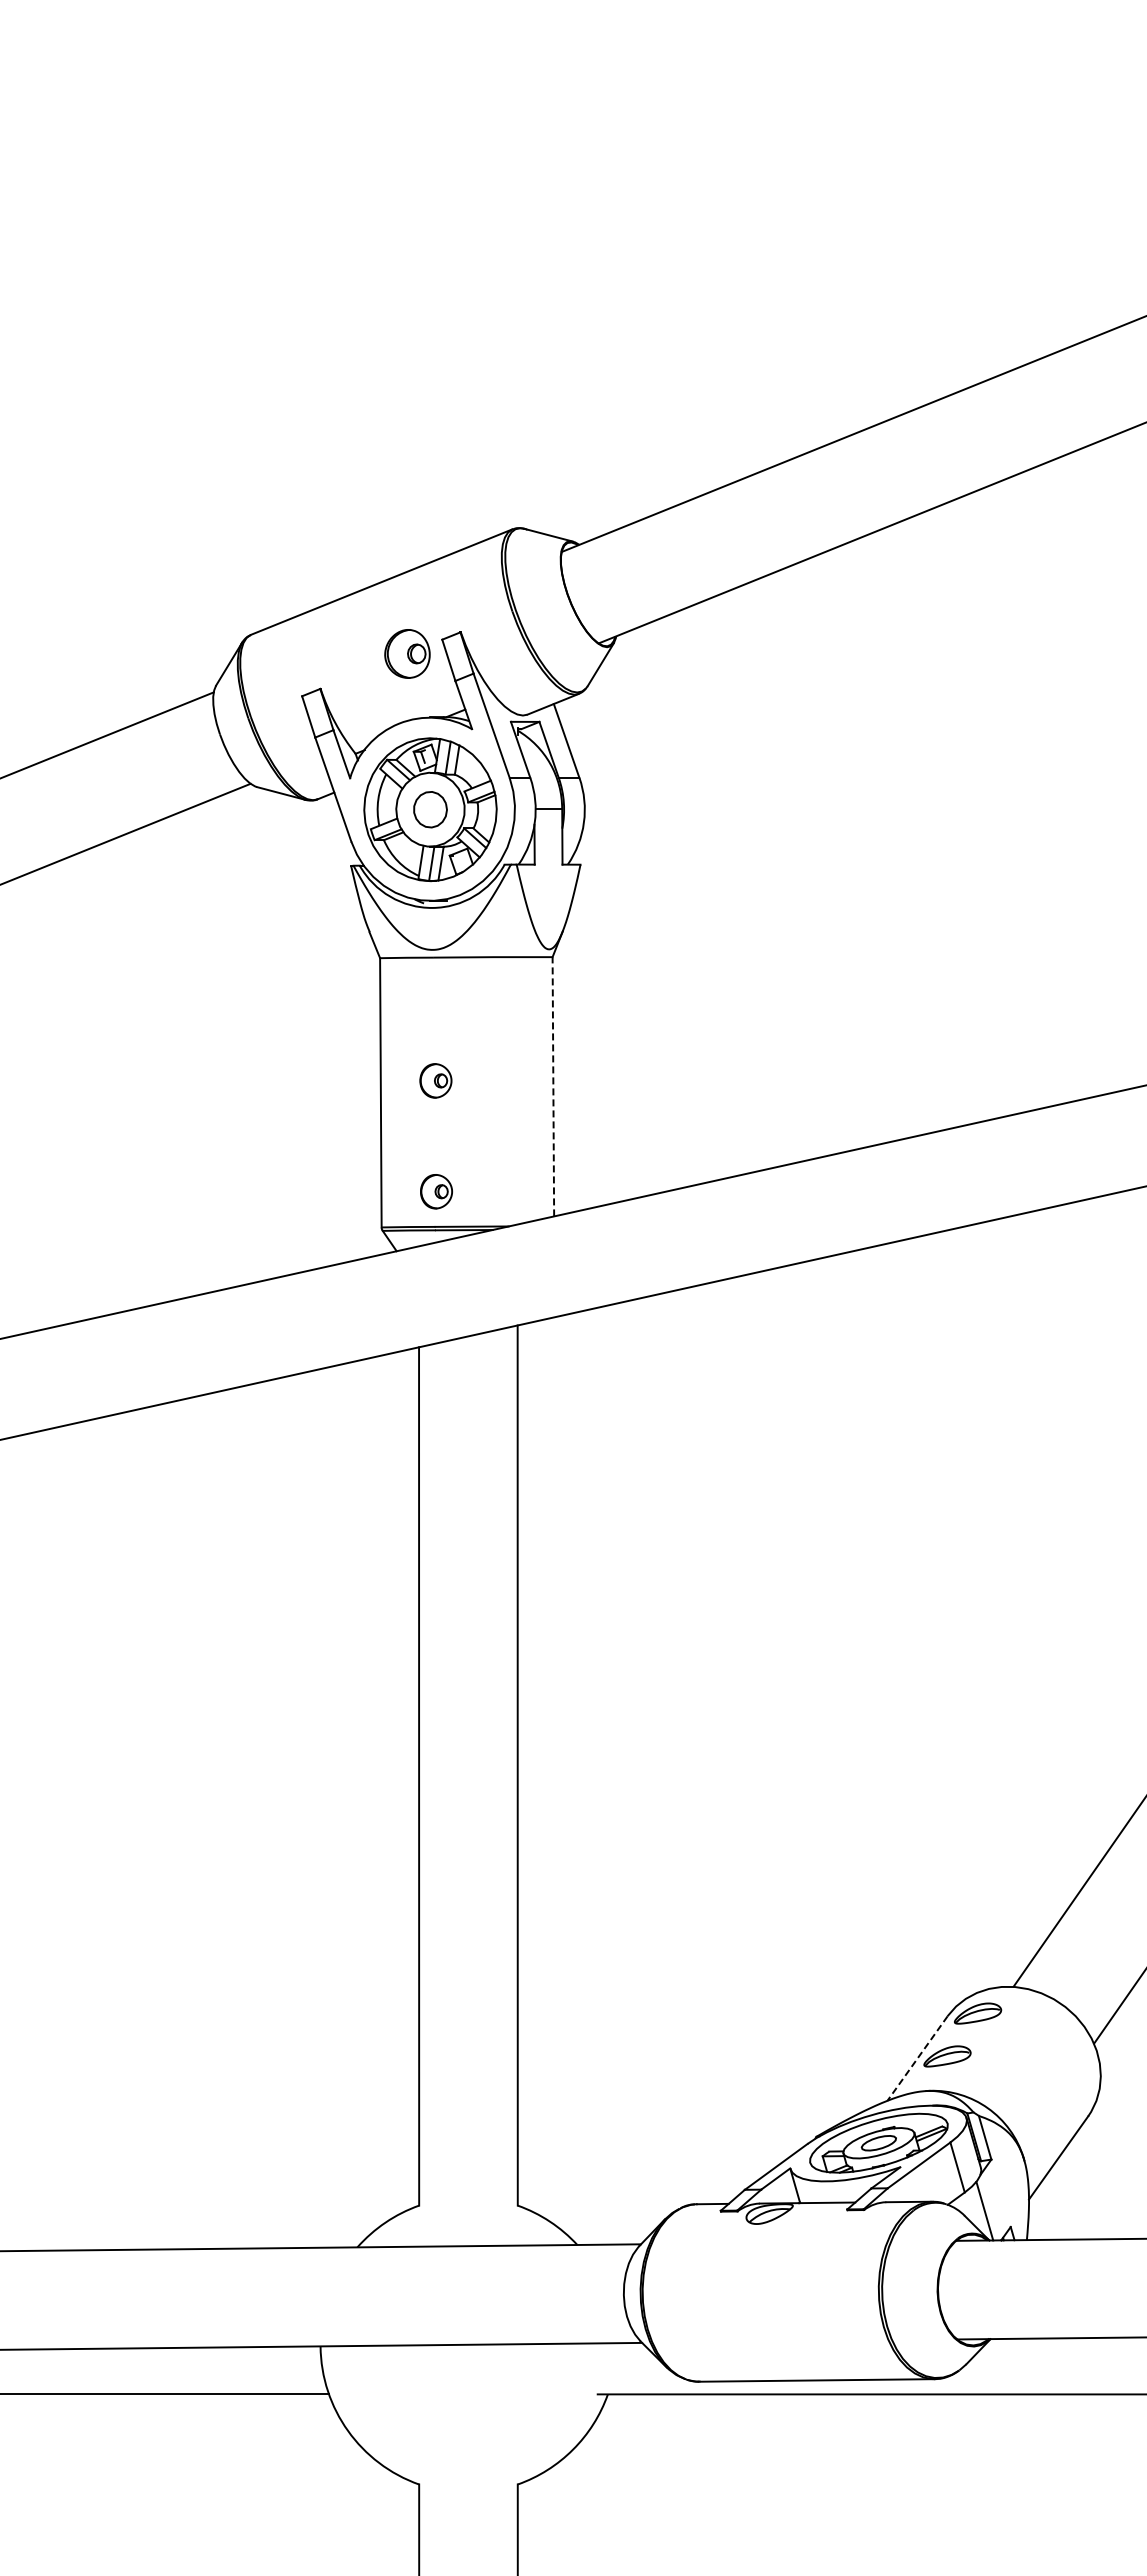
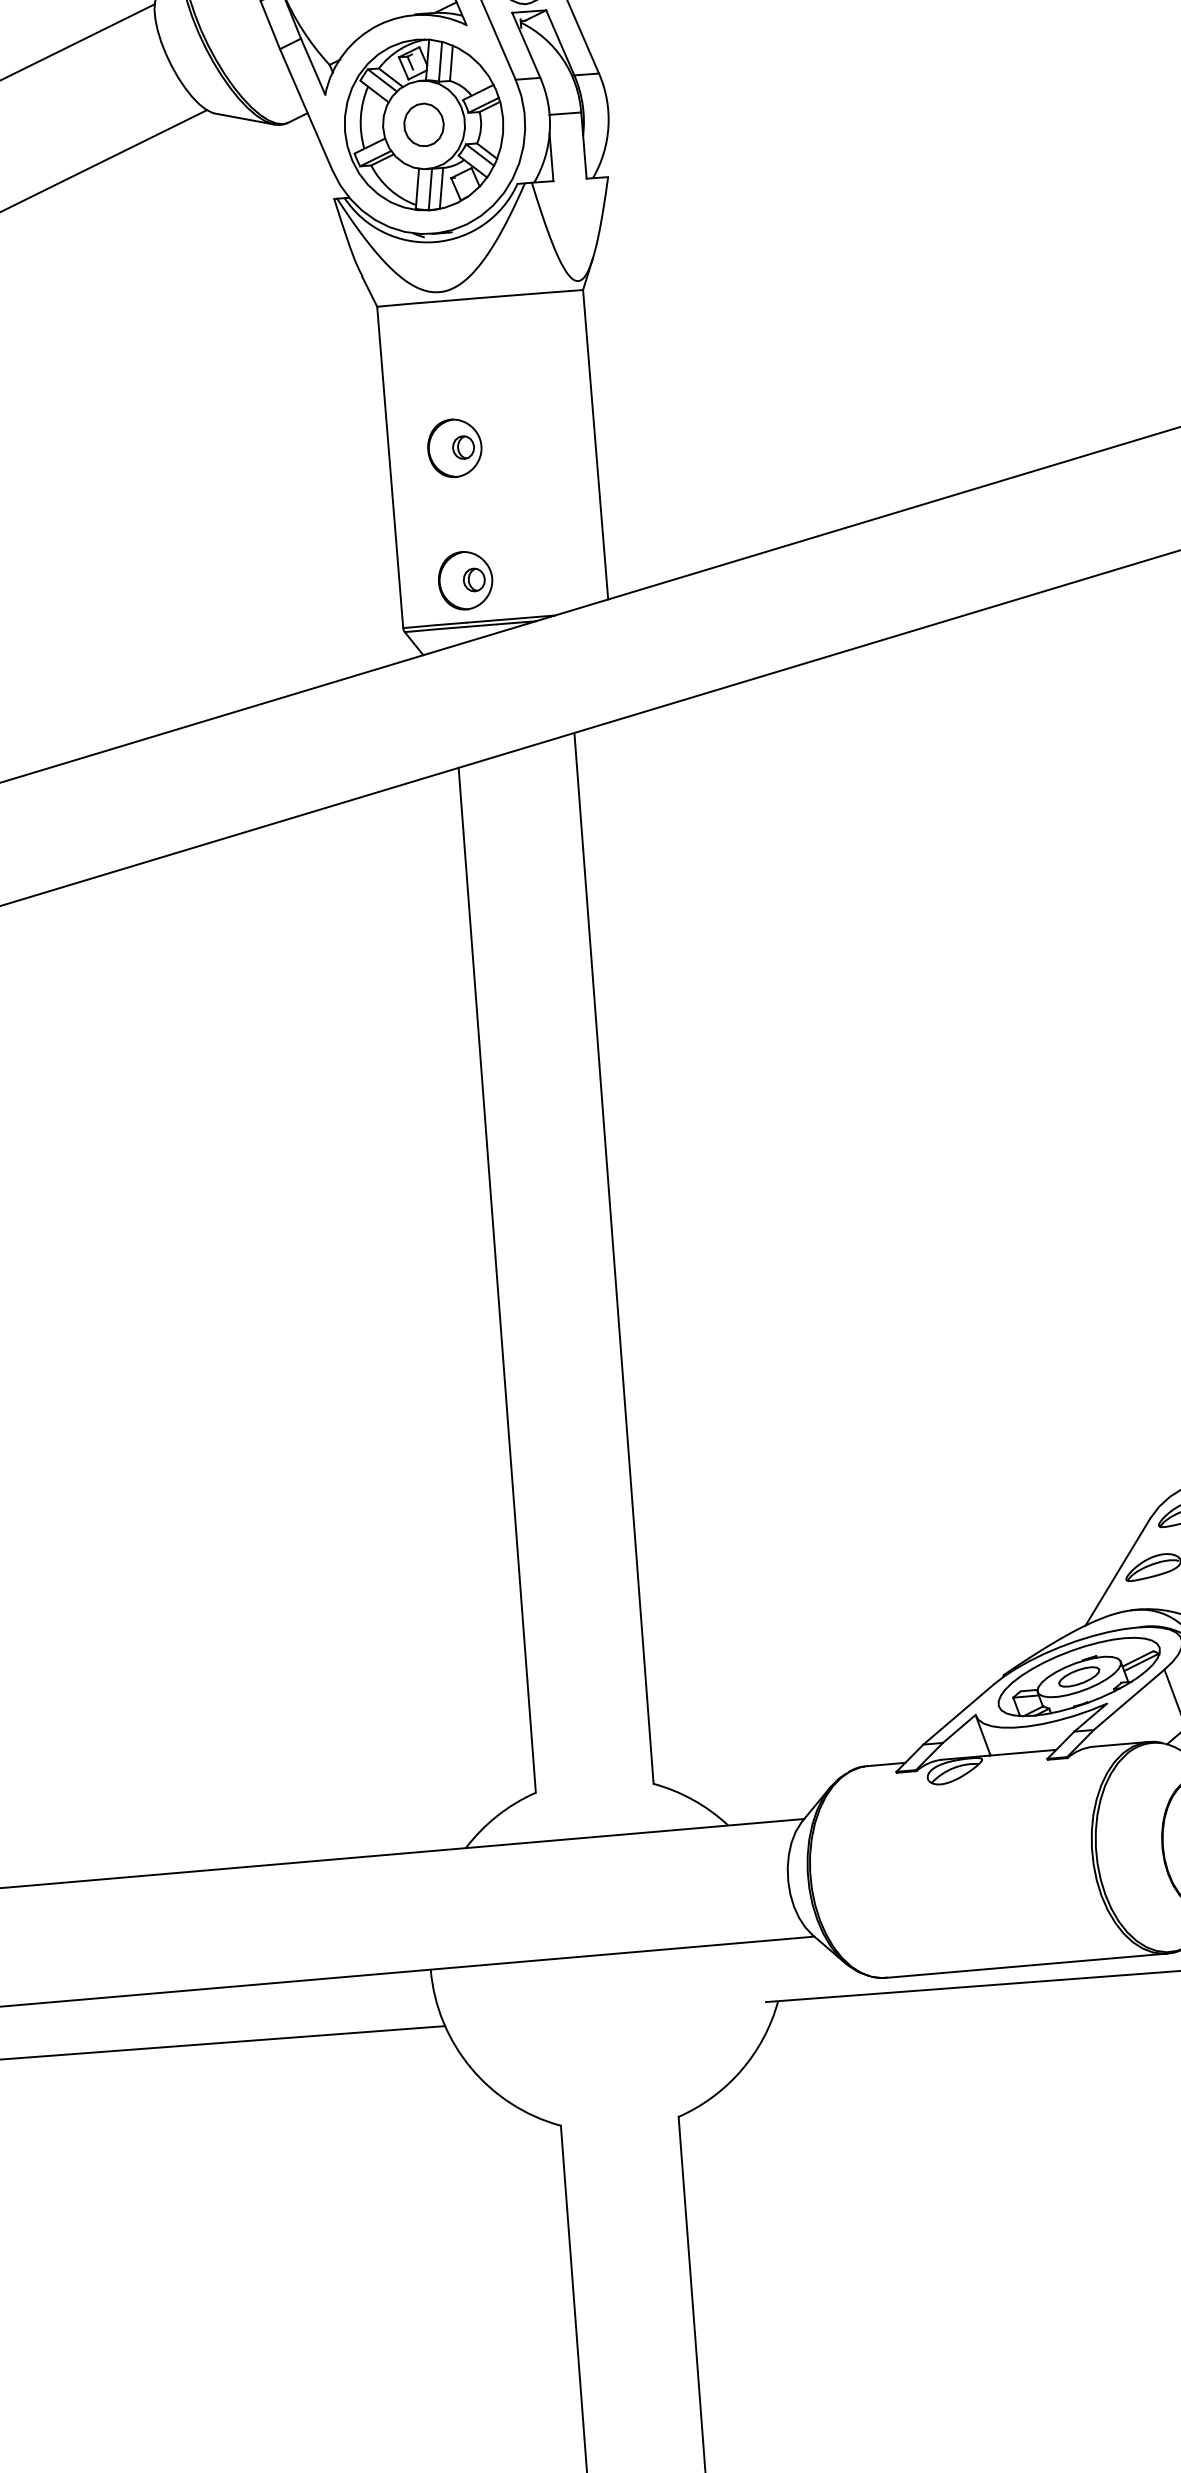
part: (435, 1080) -> (454, 447), size x1.43
line: (553, 1086) -> (595, 444), dashed -> solid
part: (436, 1191) -> (465, 580), size x1.43
line: (917, 2058) -> (1117, 1572), dashed -> solid

